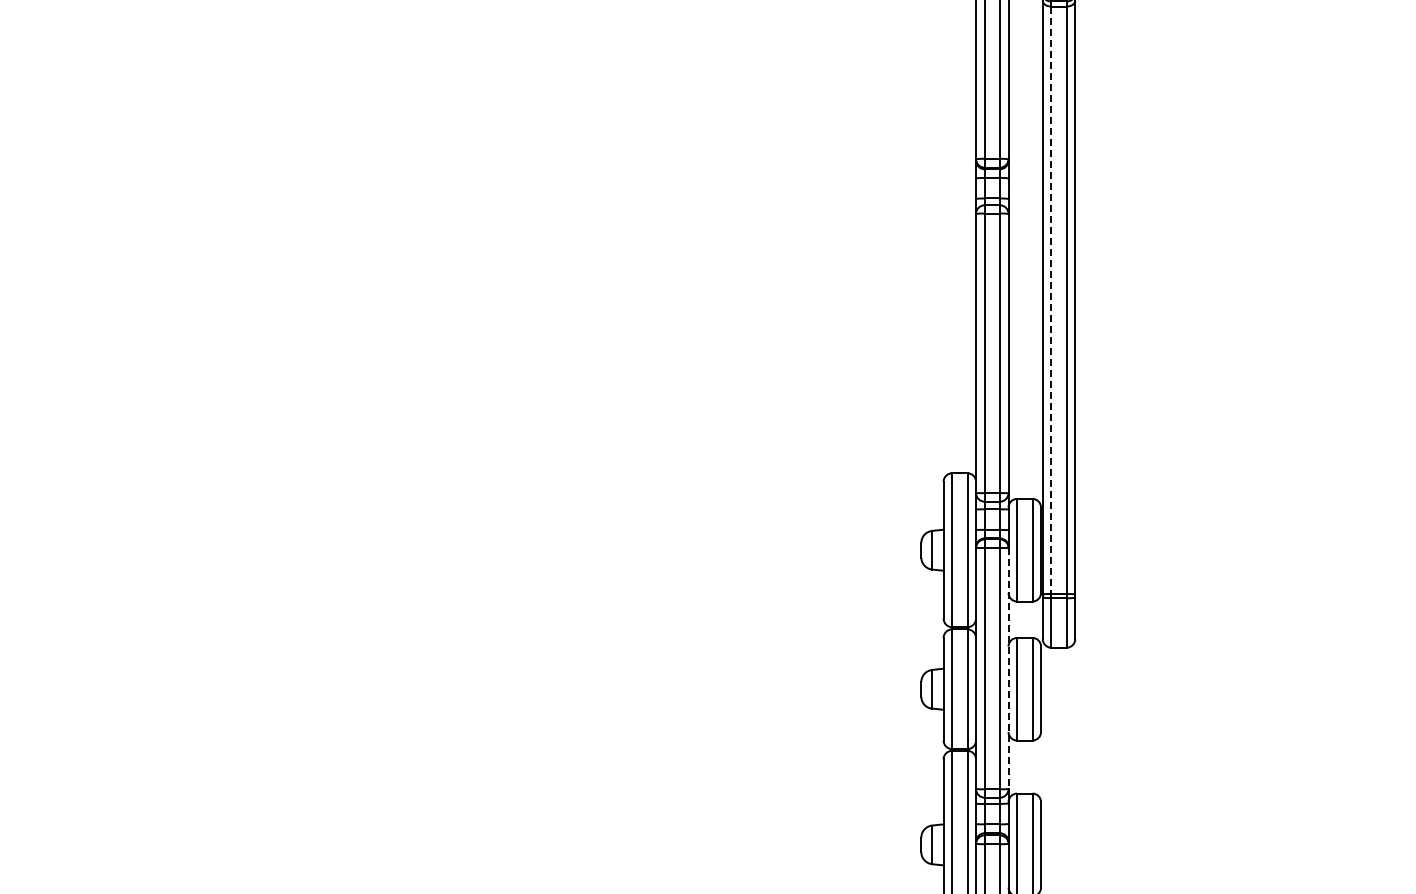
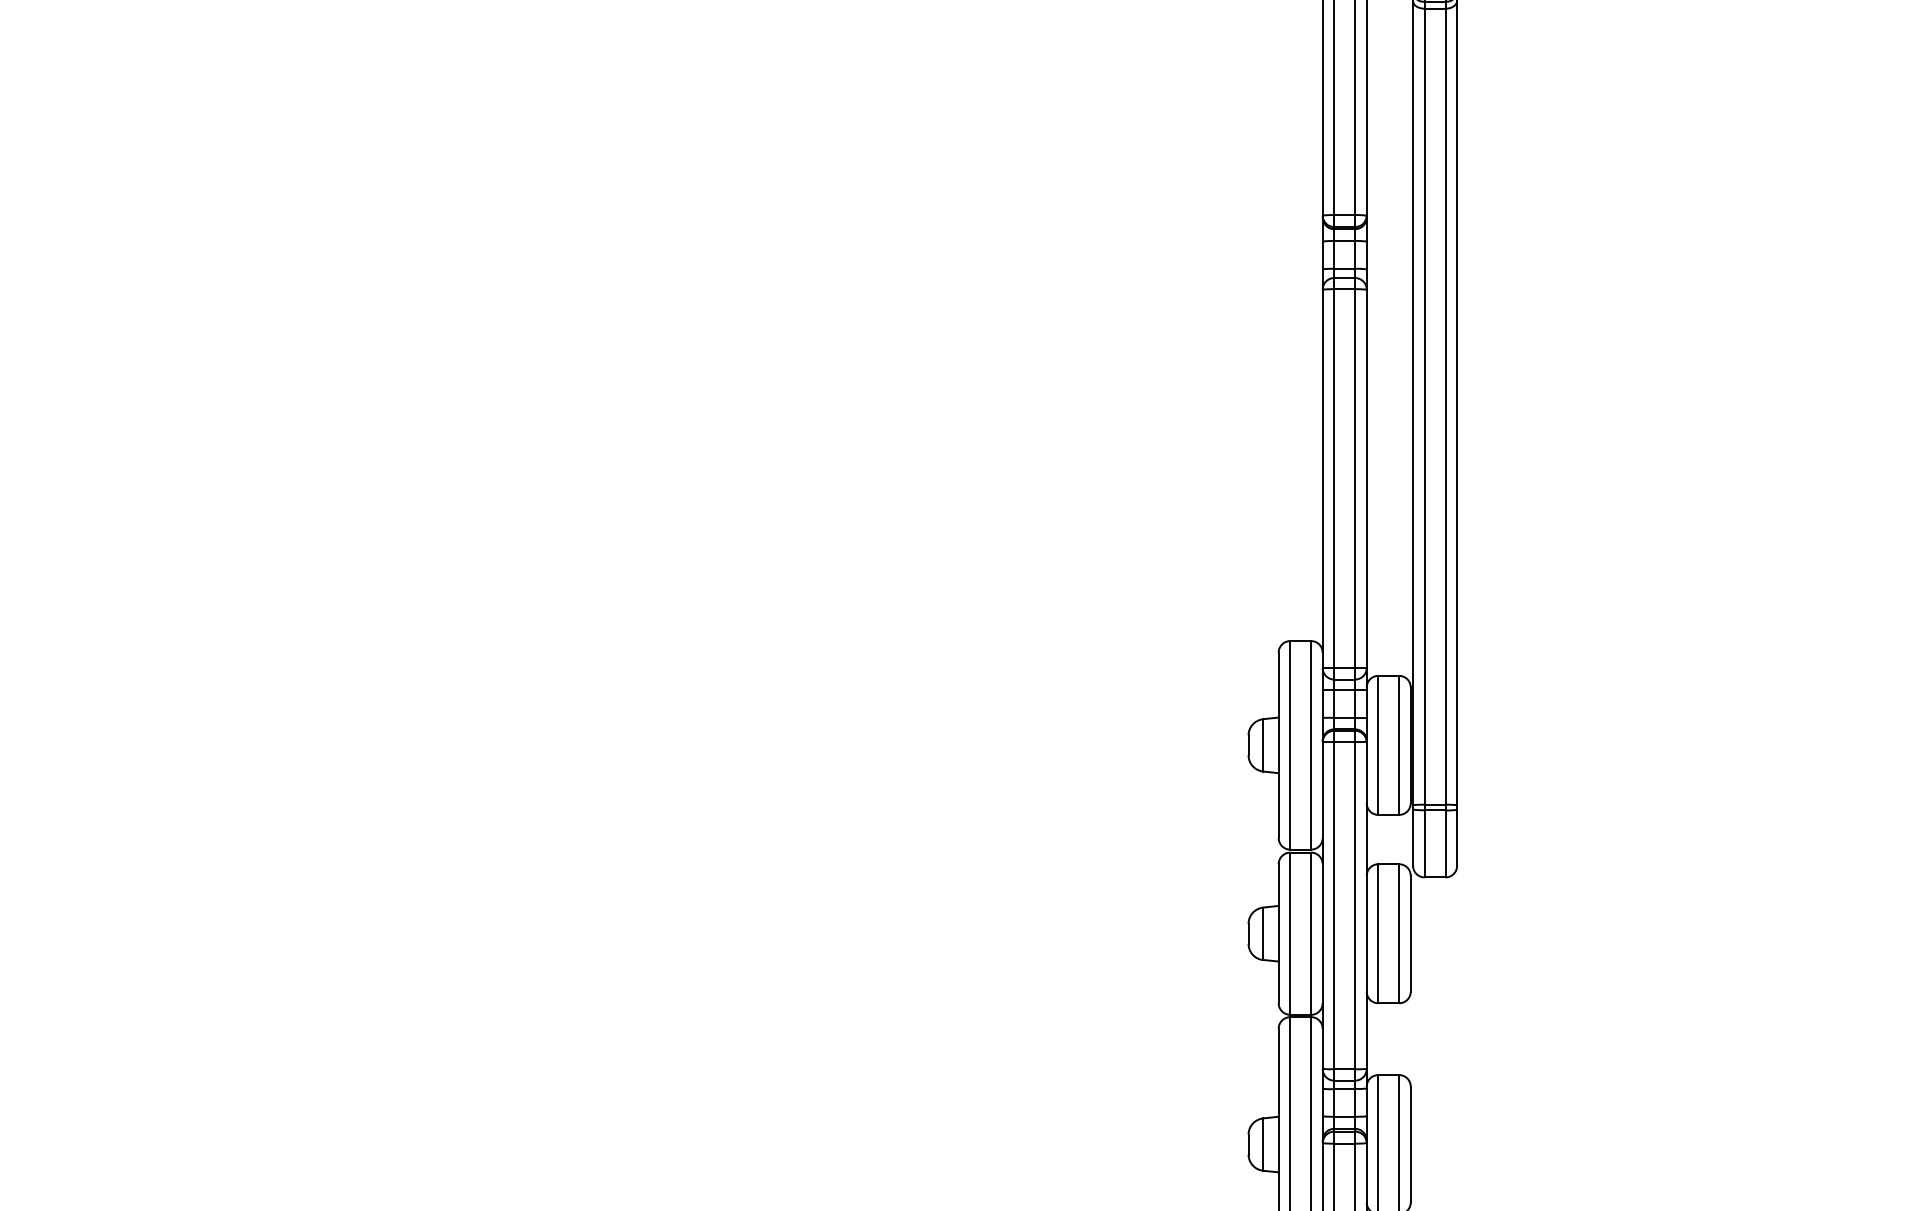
line: (1051, 300) -> (1424, 407), dashed -> solid
line: (1008, 668) -> (1366, 905), dashed -> solid

